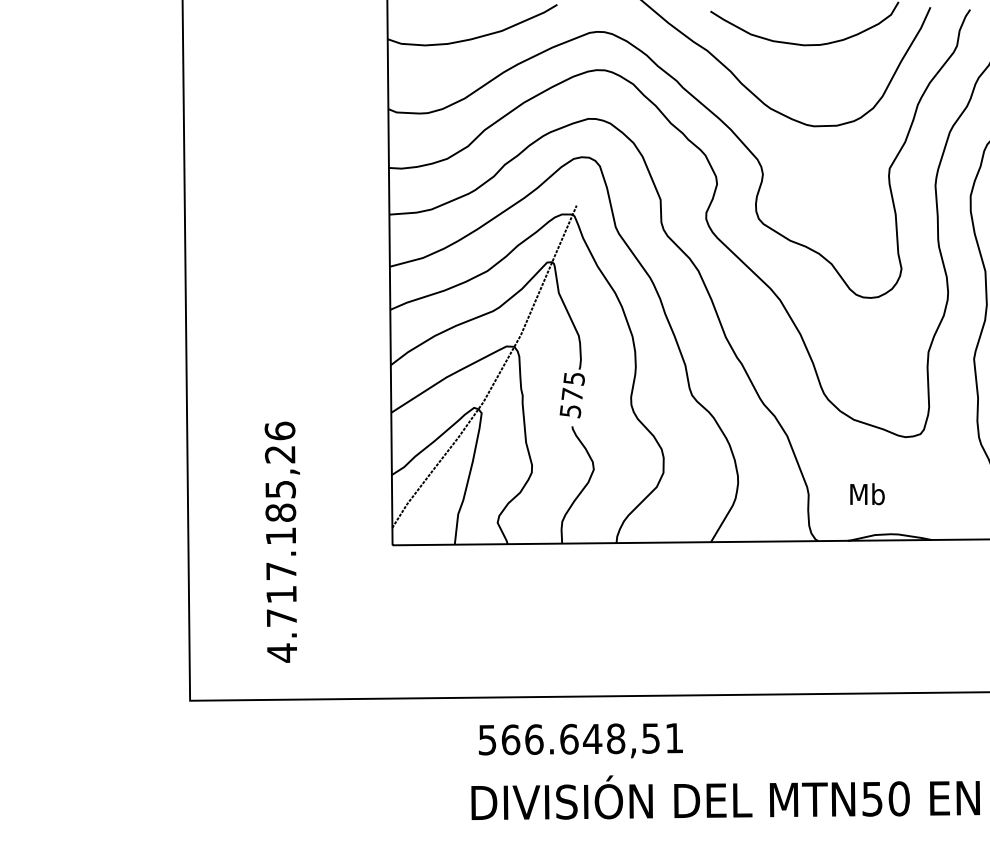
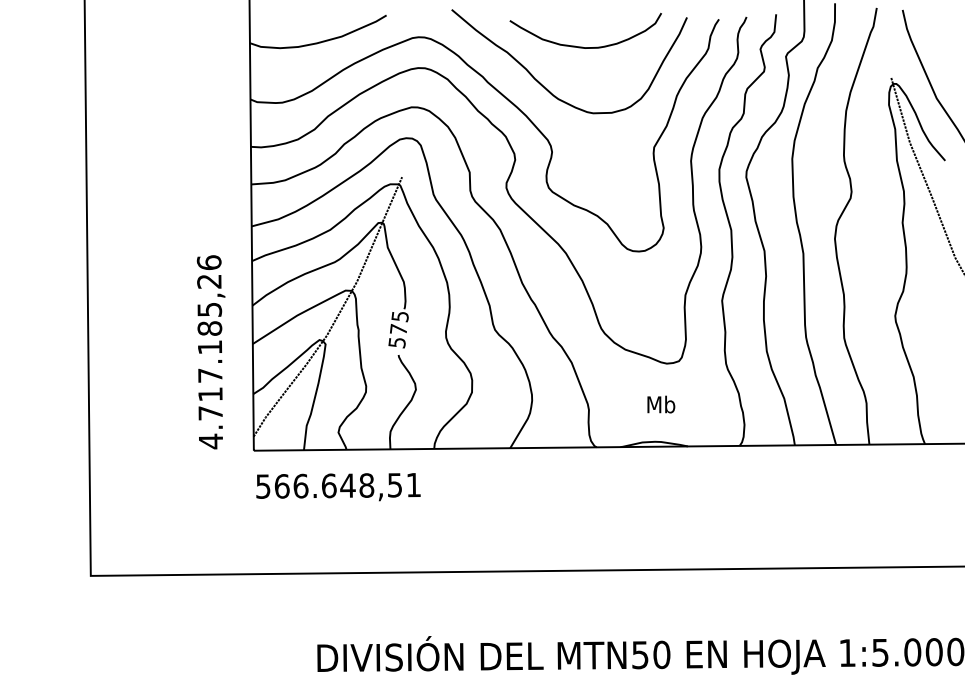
text: (867, 494) -> (661, 404), moved
text: (281, 542) -> (210, 352), moved
text: (580, 741) -> (338, 487), moved

